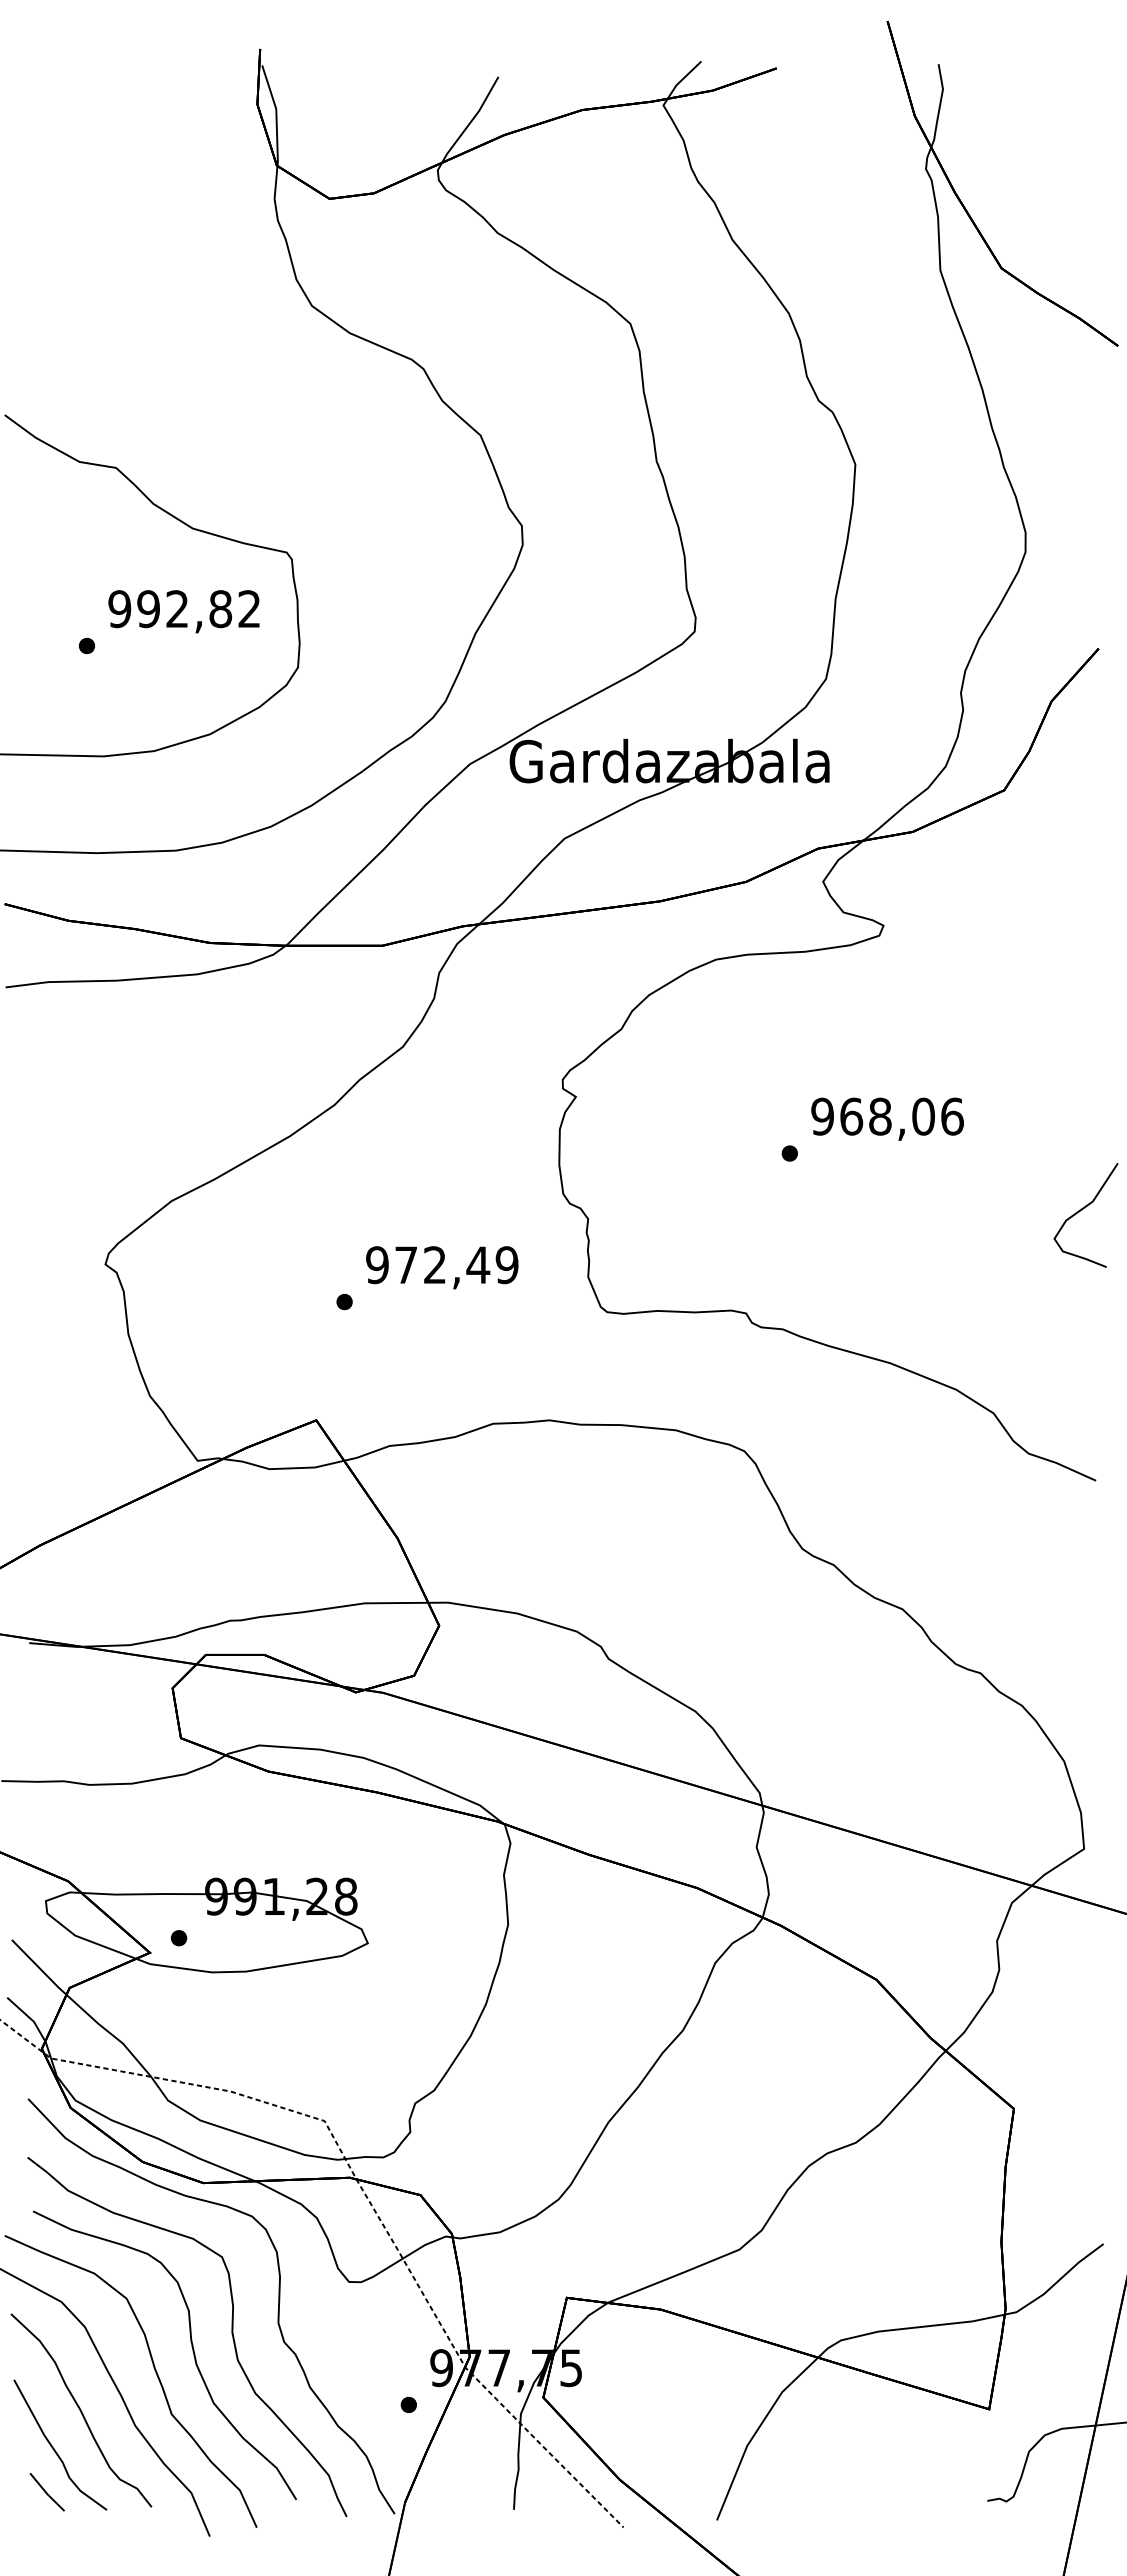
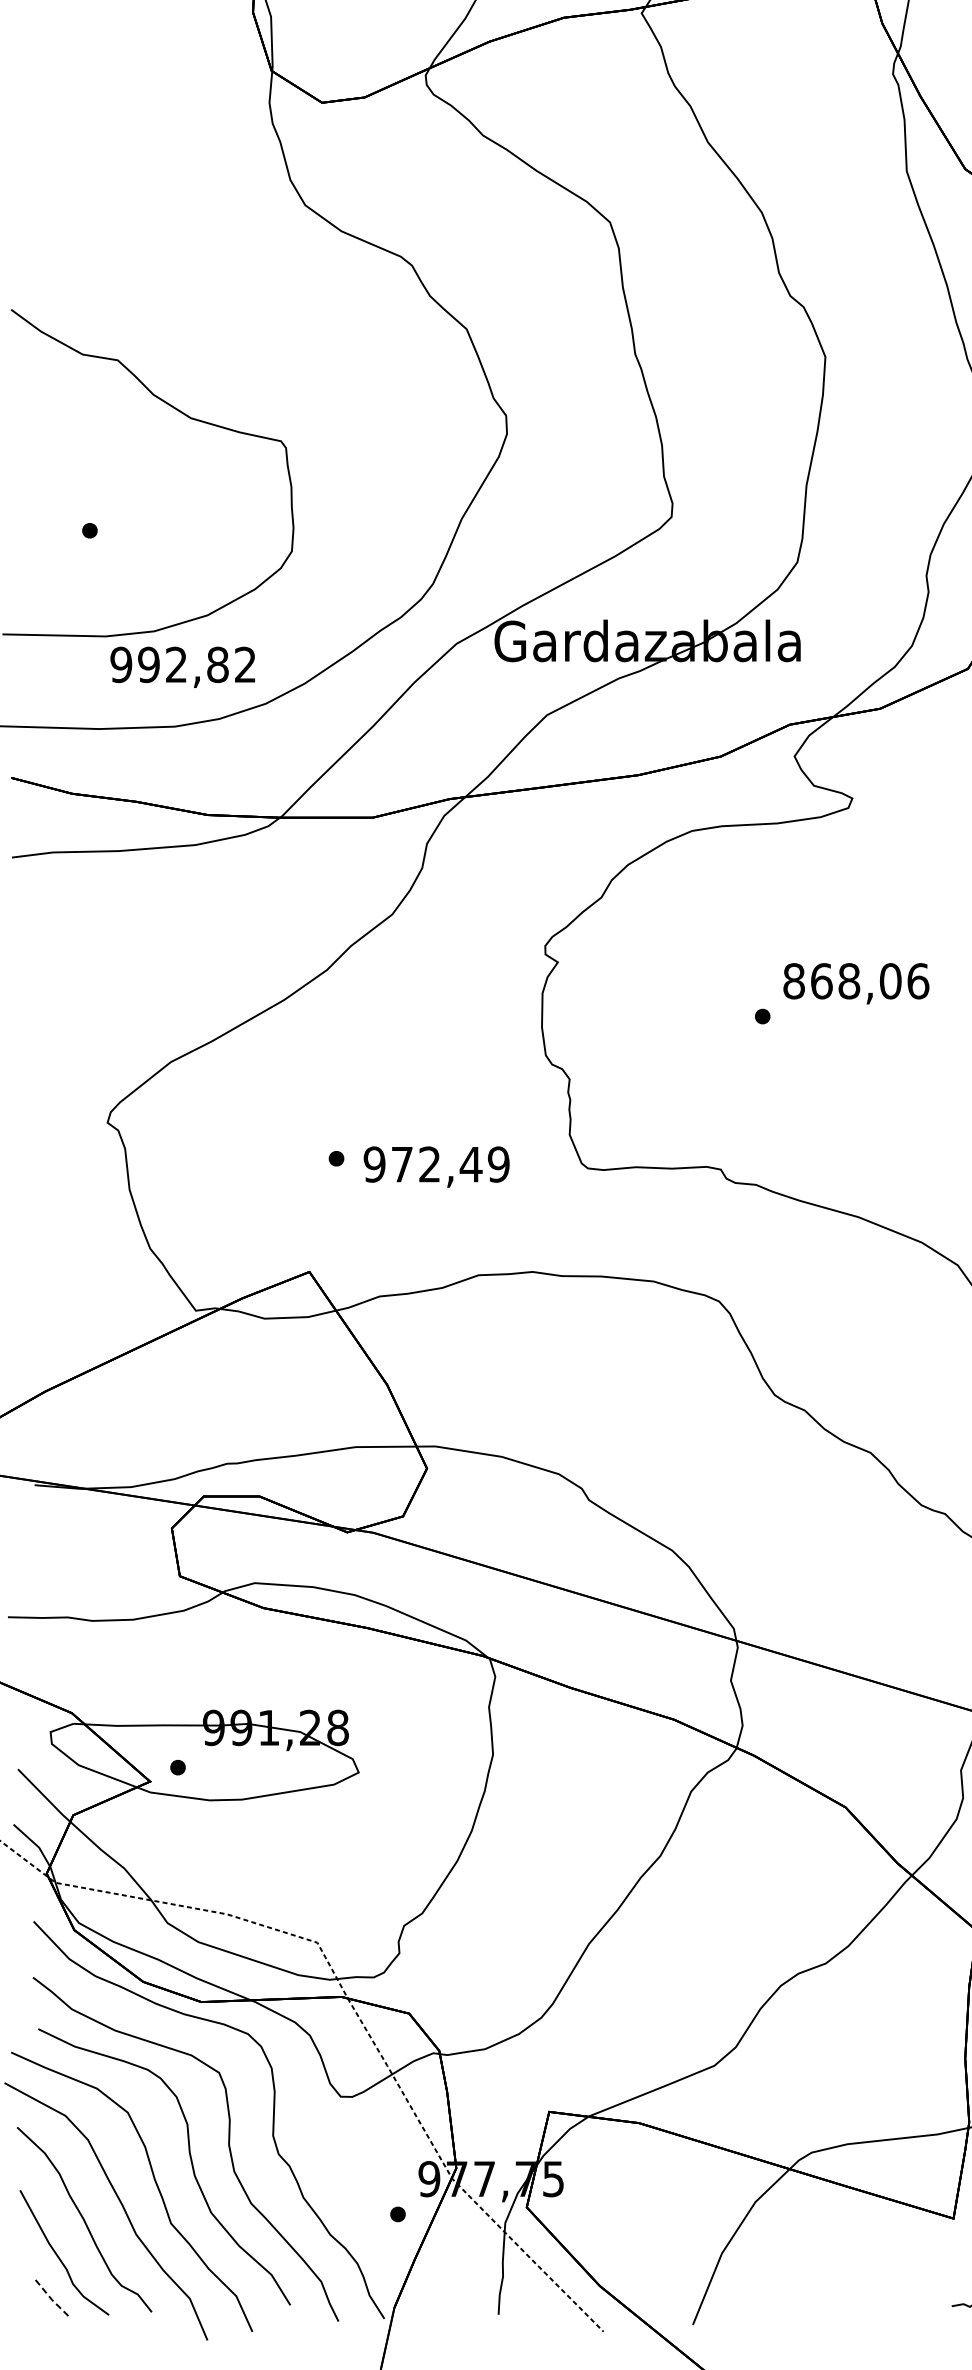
text: (183, 611) -> (182, 667), moved
text: (822, 1116) -> (793, 981), 968,06 -> 868,06
text: (442, 1267) -> (436, 1166), moved
line: (46, 2492) -> (51, 2298), solid -> dashed

